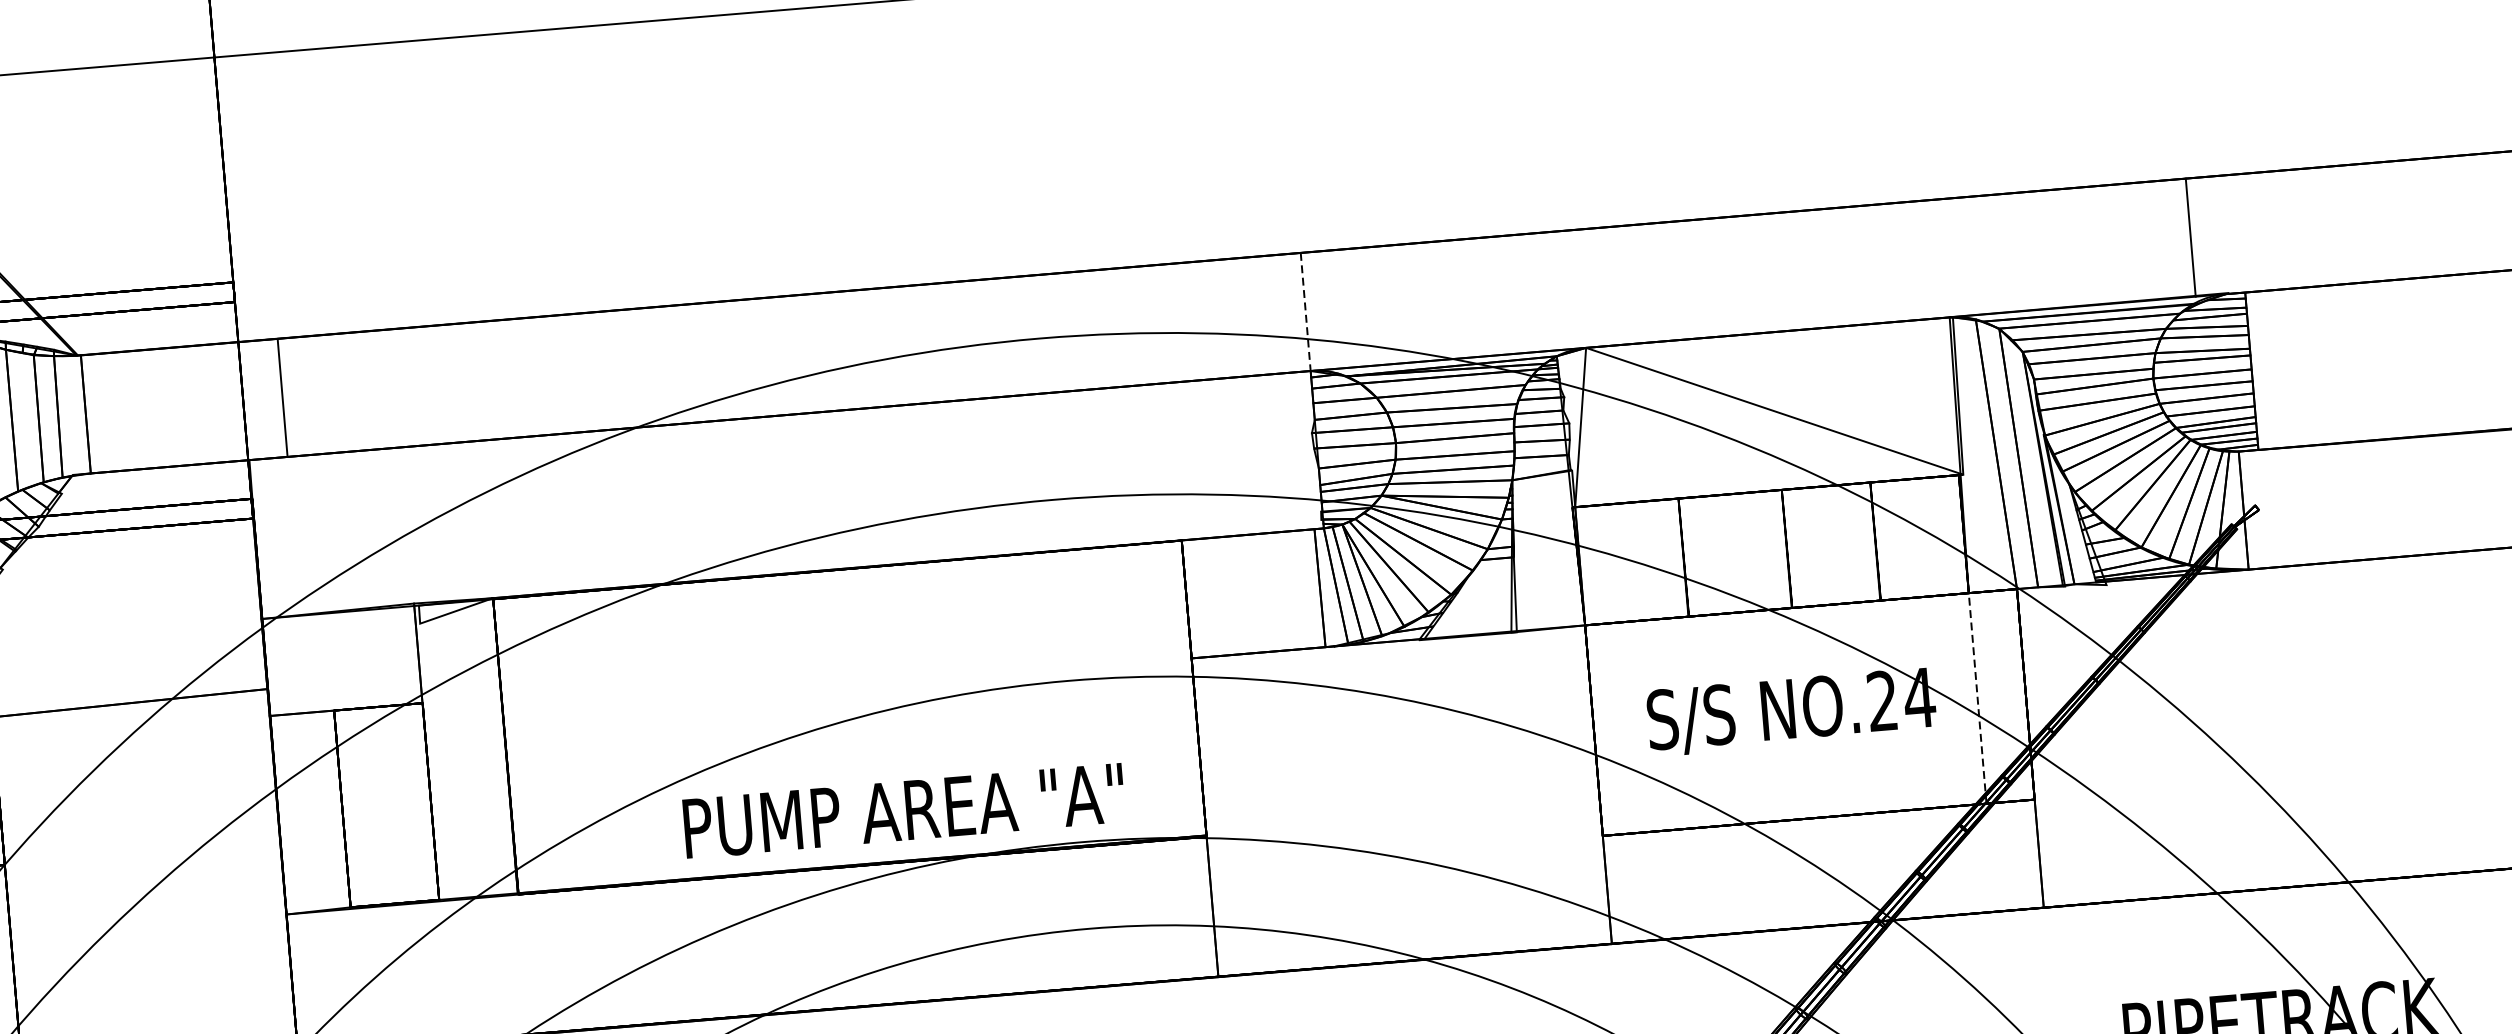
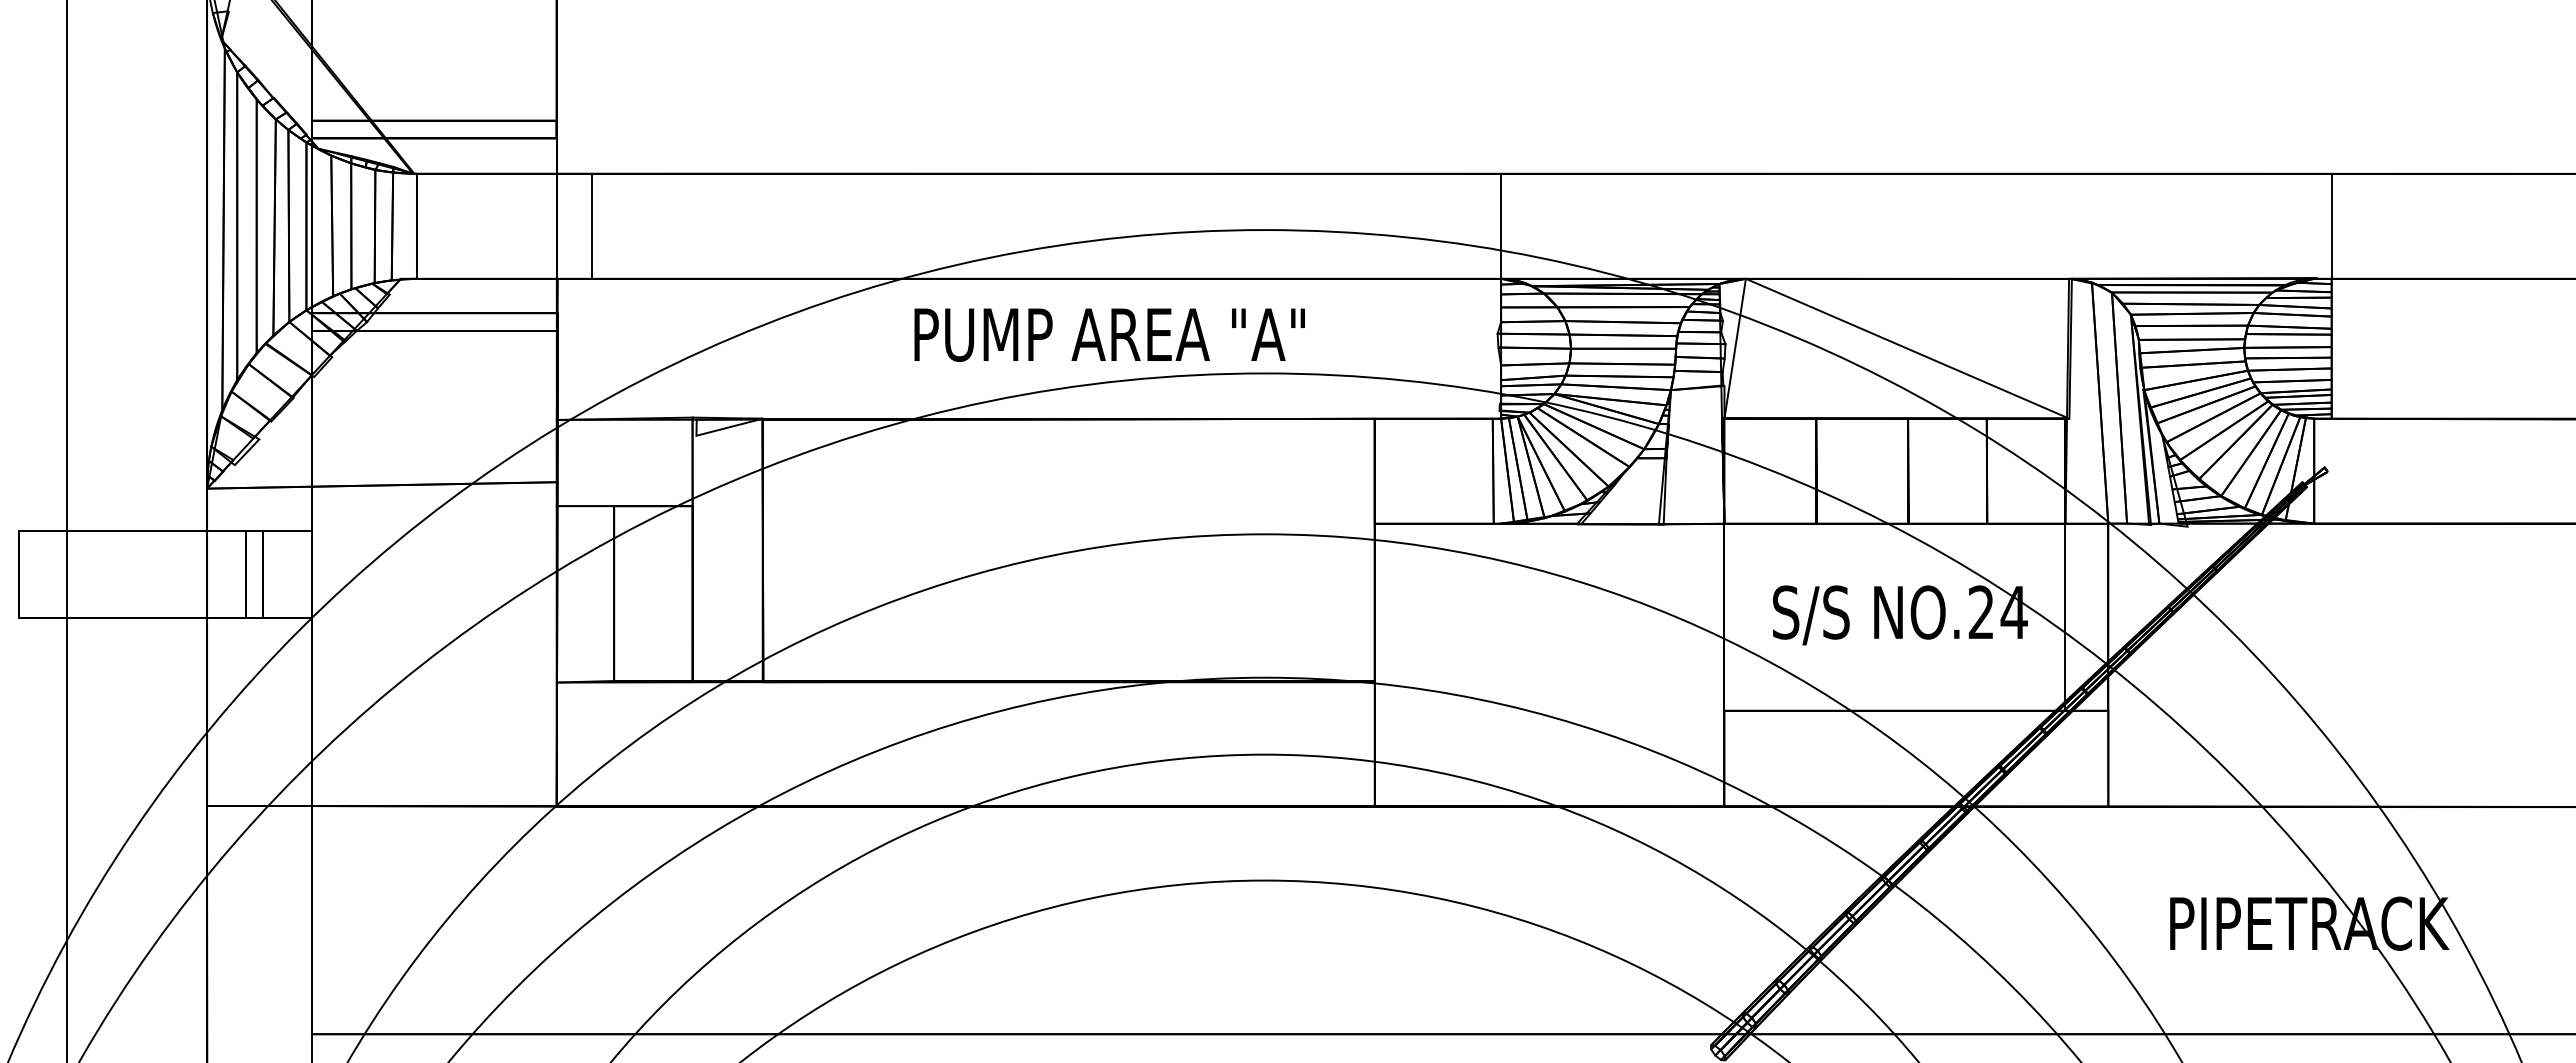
line: (2190, 236) -> (2331, 225), moved
line: (1306, 312) -> (1501, 226), dashed -> solid
line: (1977, 698) -> (2065, 617), dashed -> solid
text: (903, 810) -> (1109, 334), moved

